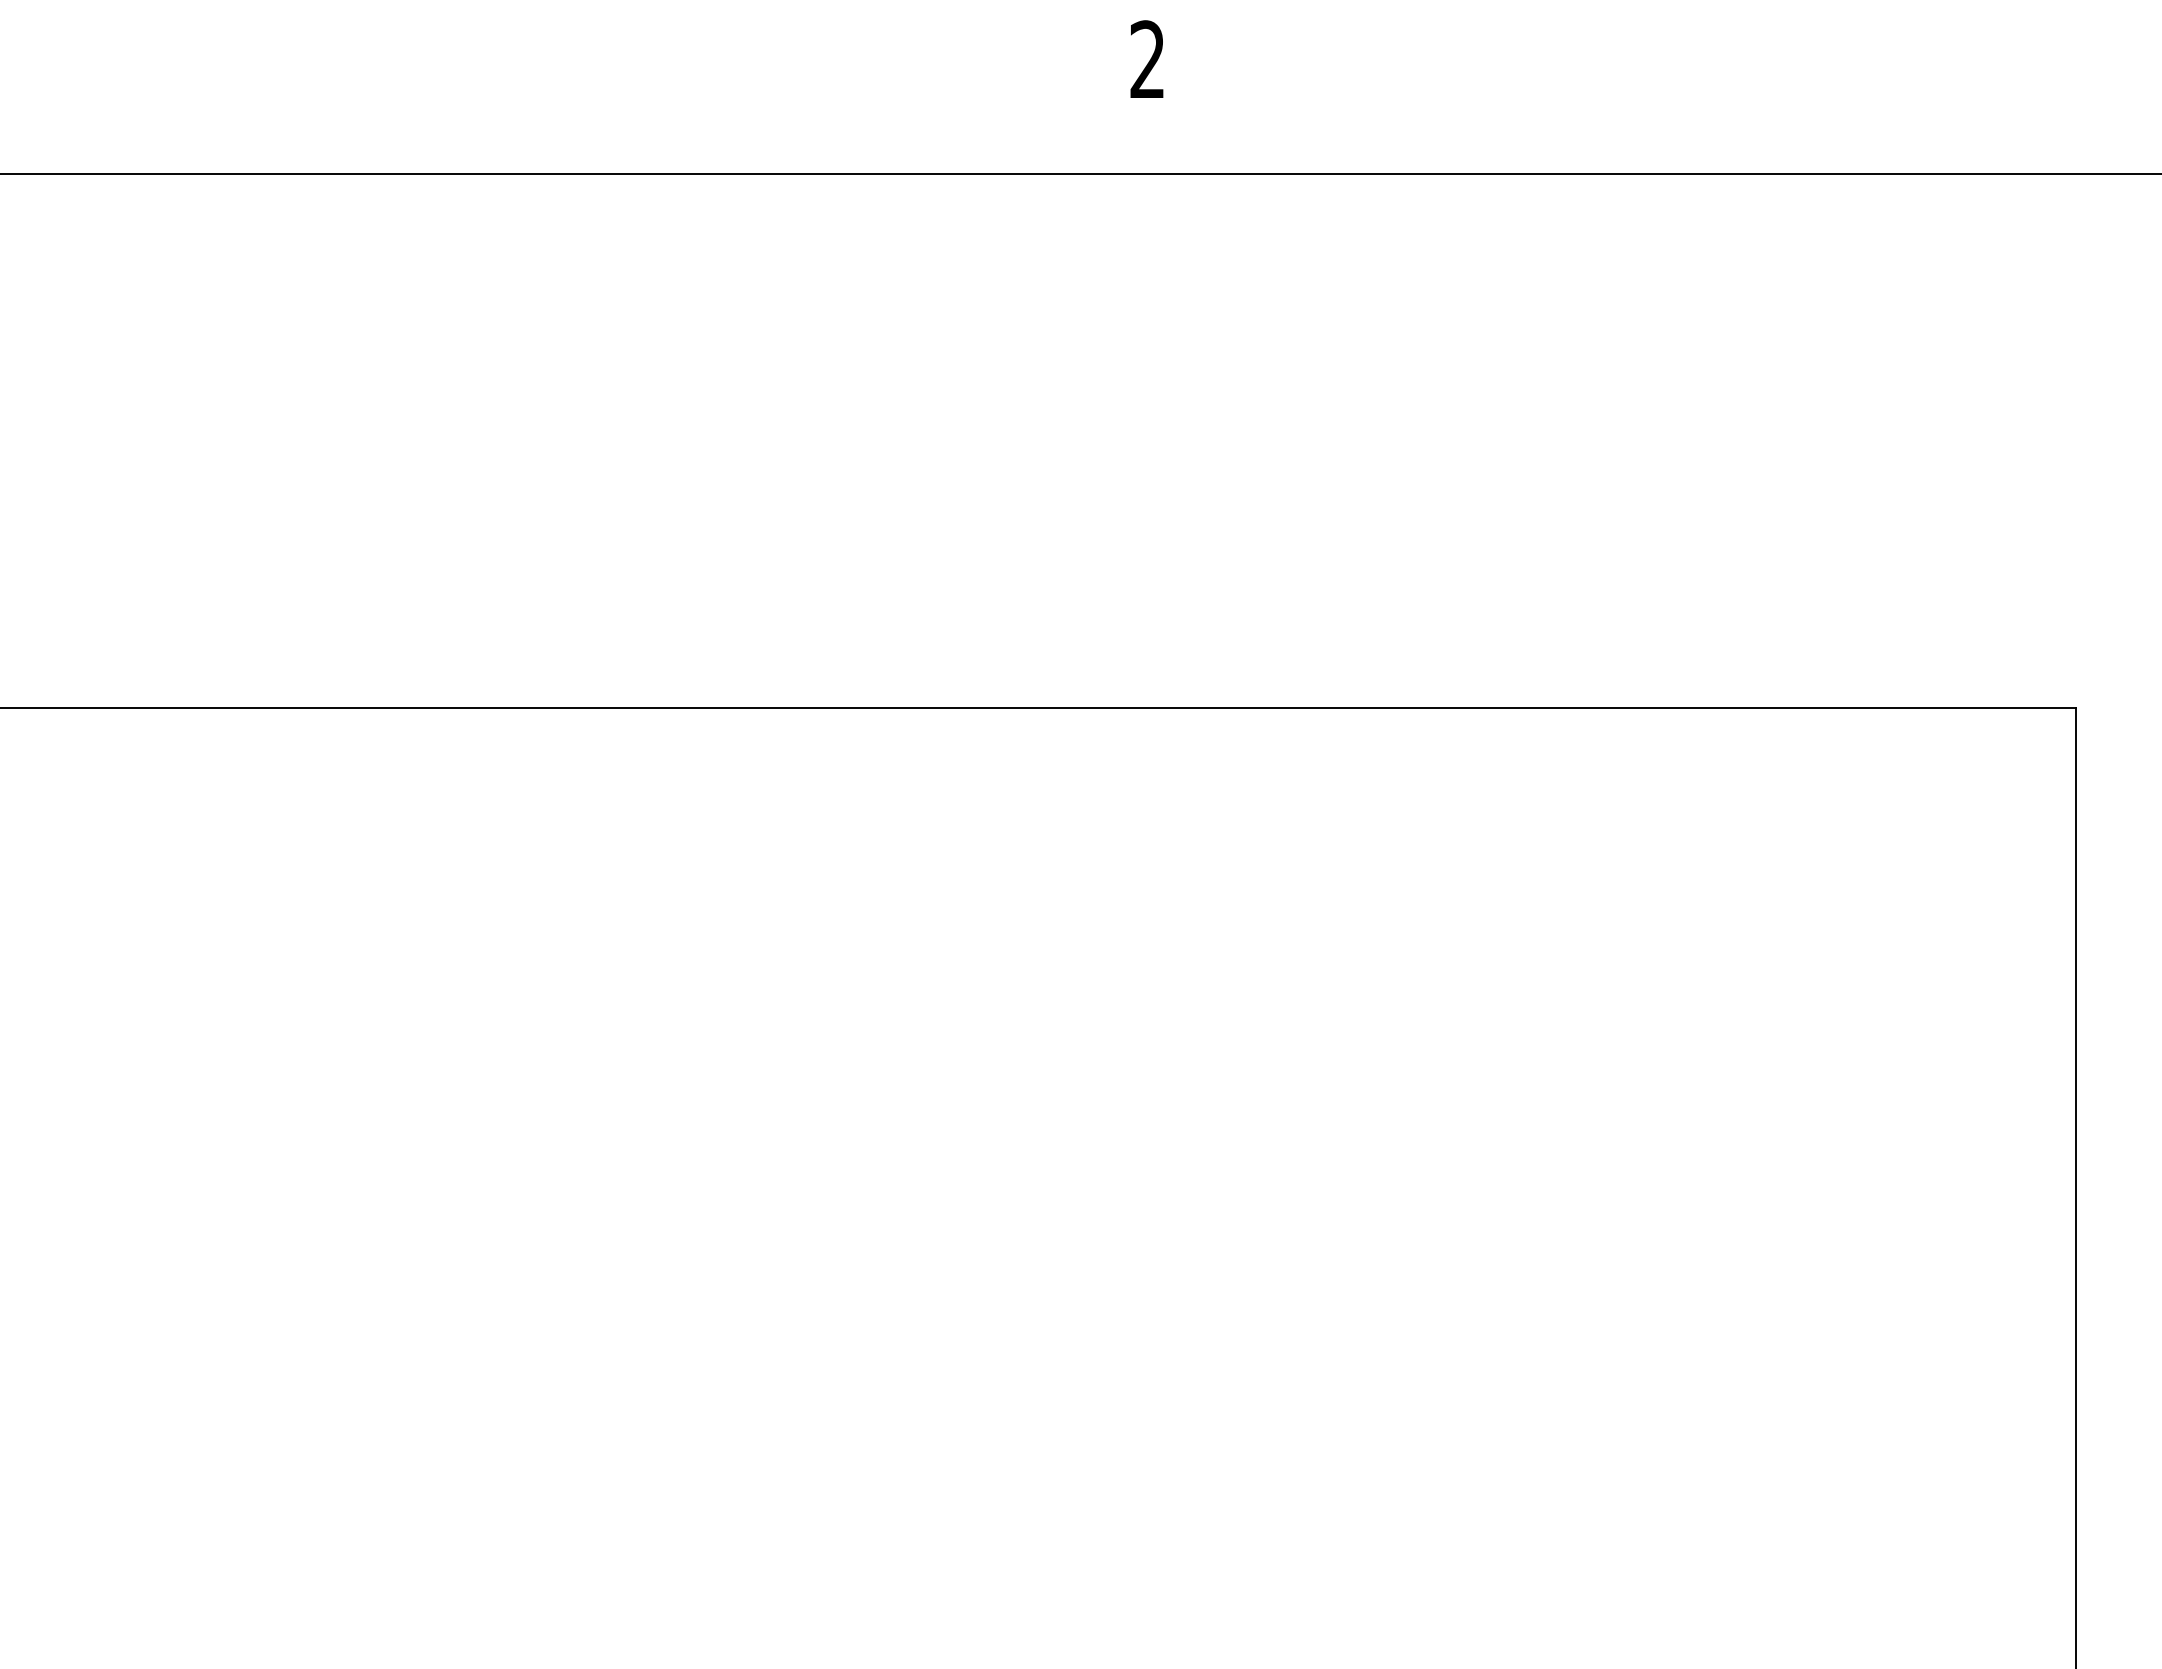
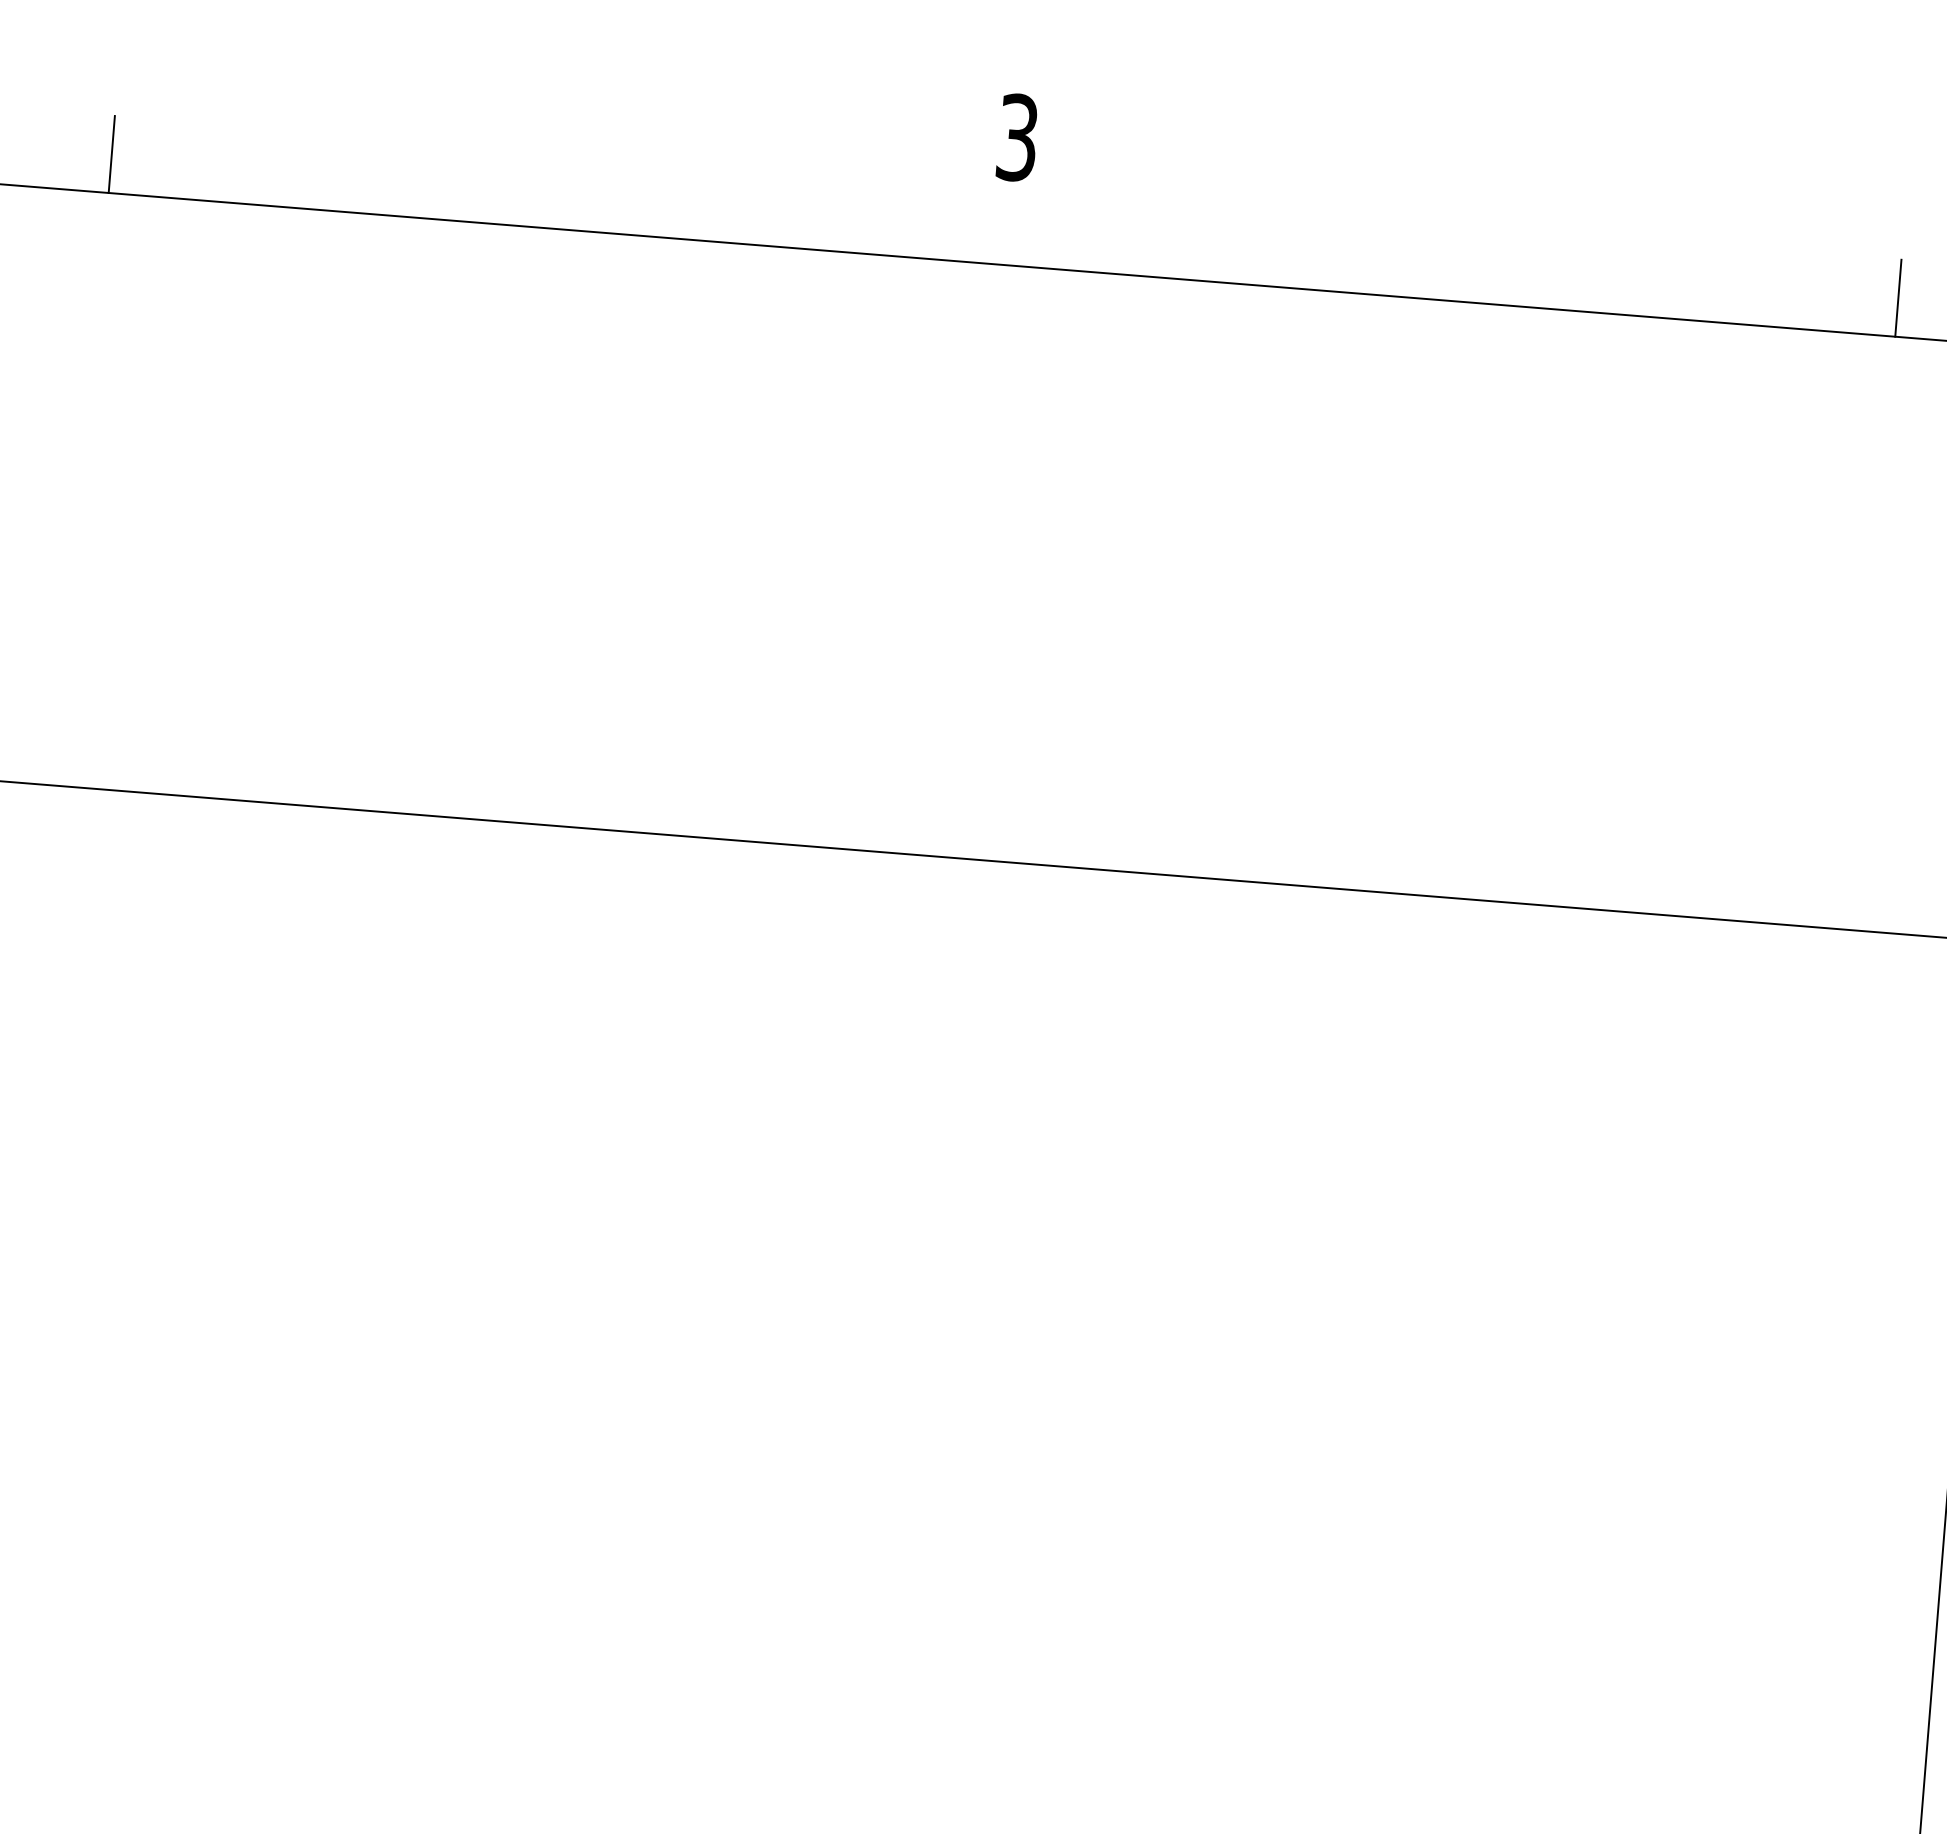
text: (1147, 59) -> (1017, 137), 2 -> 3
line: (339, 139) -> (111, 154), added
line: (1945, 139) -> (1897, 297), added

